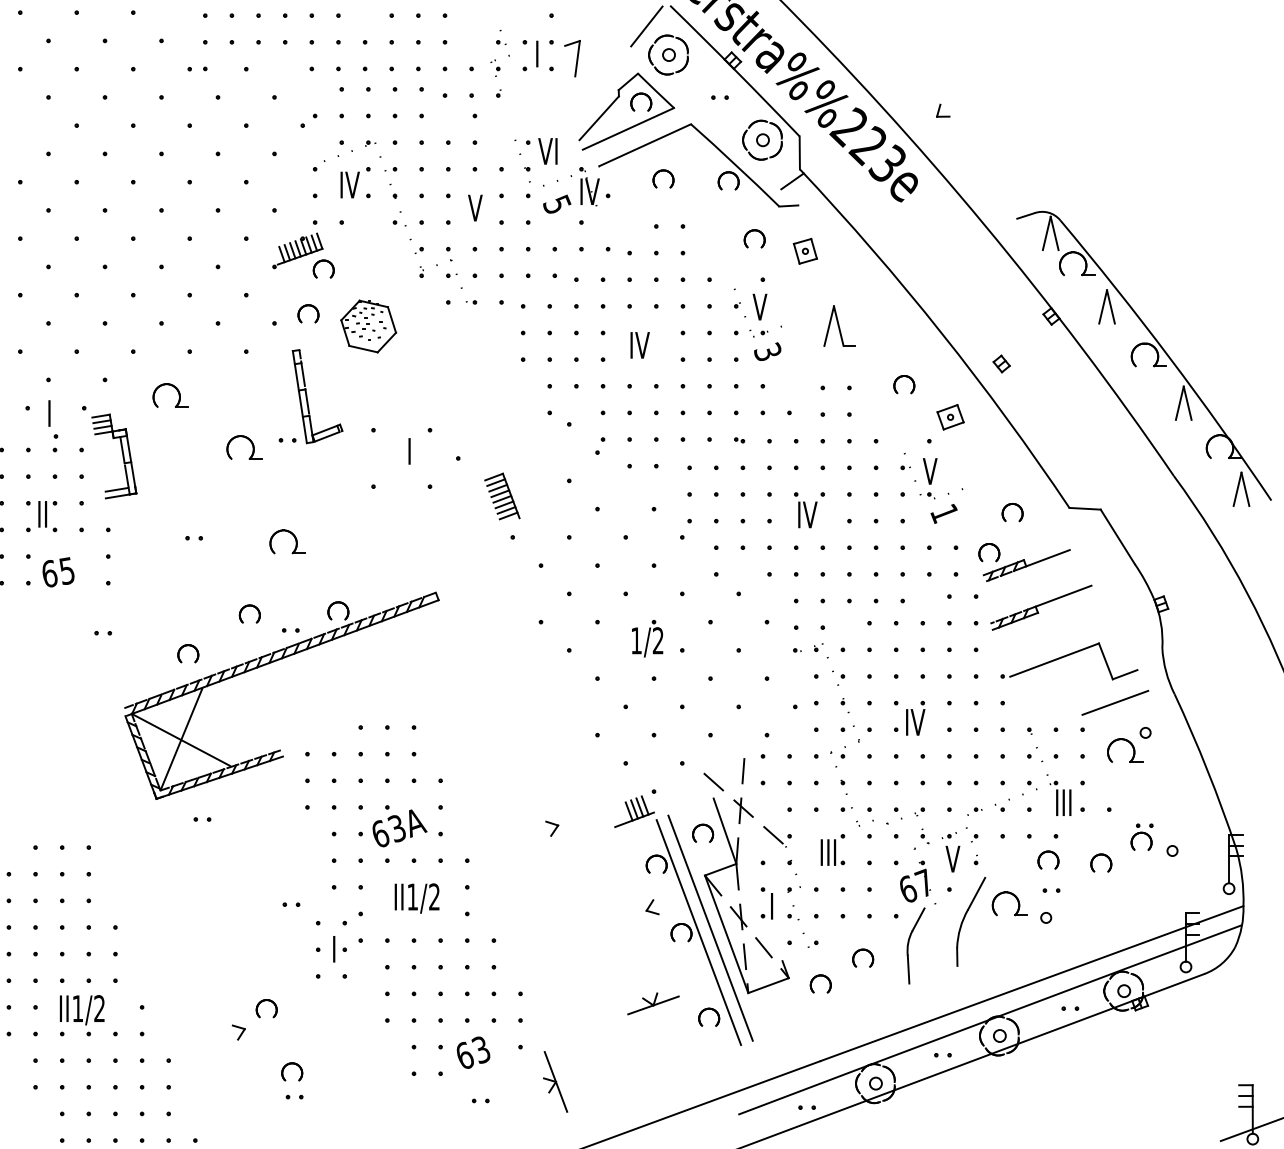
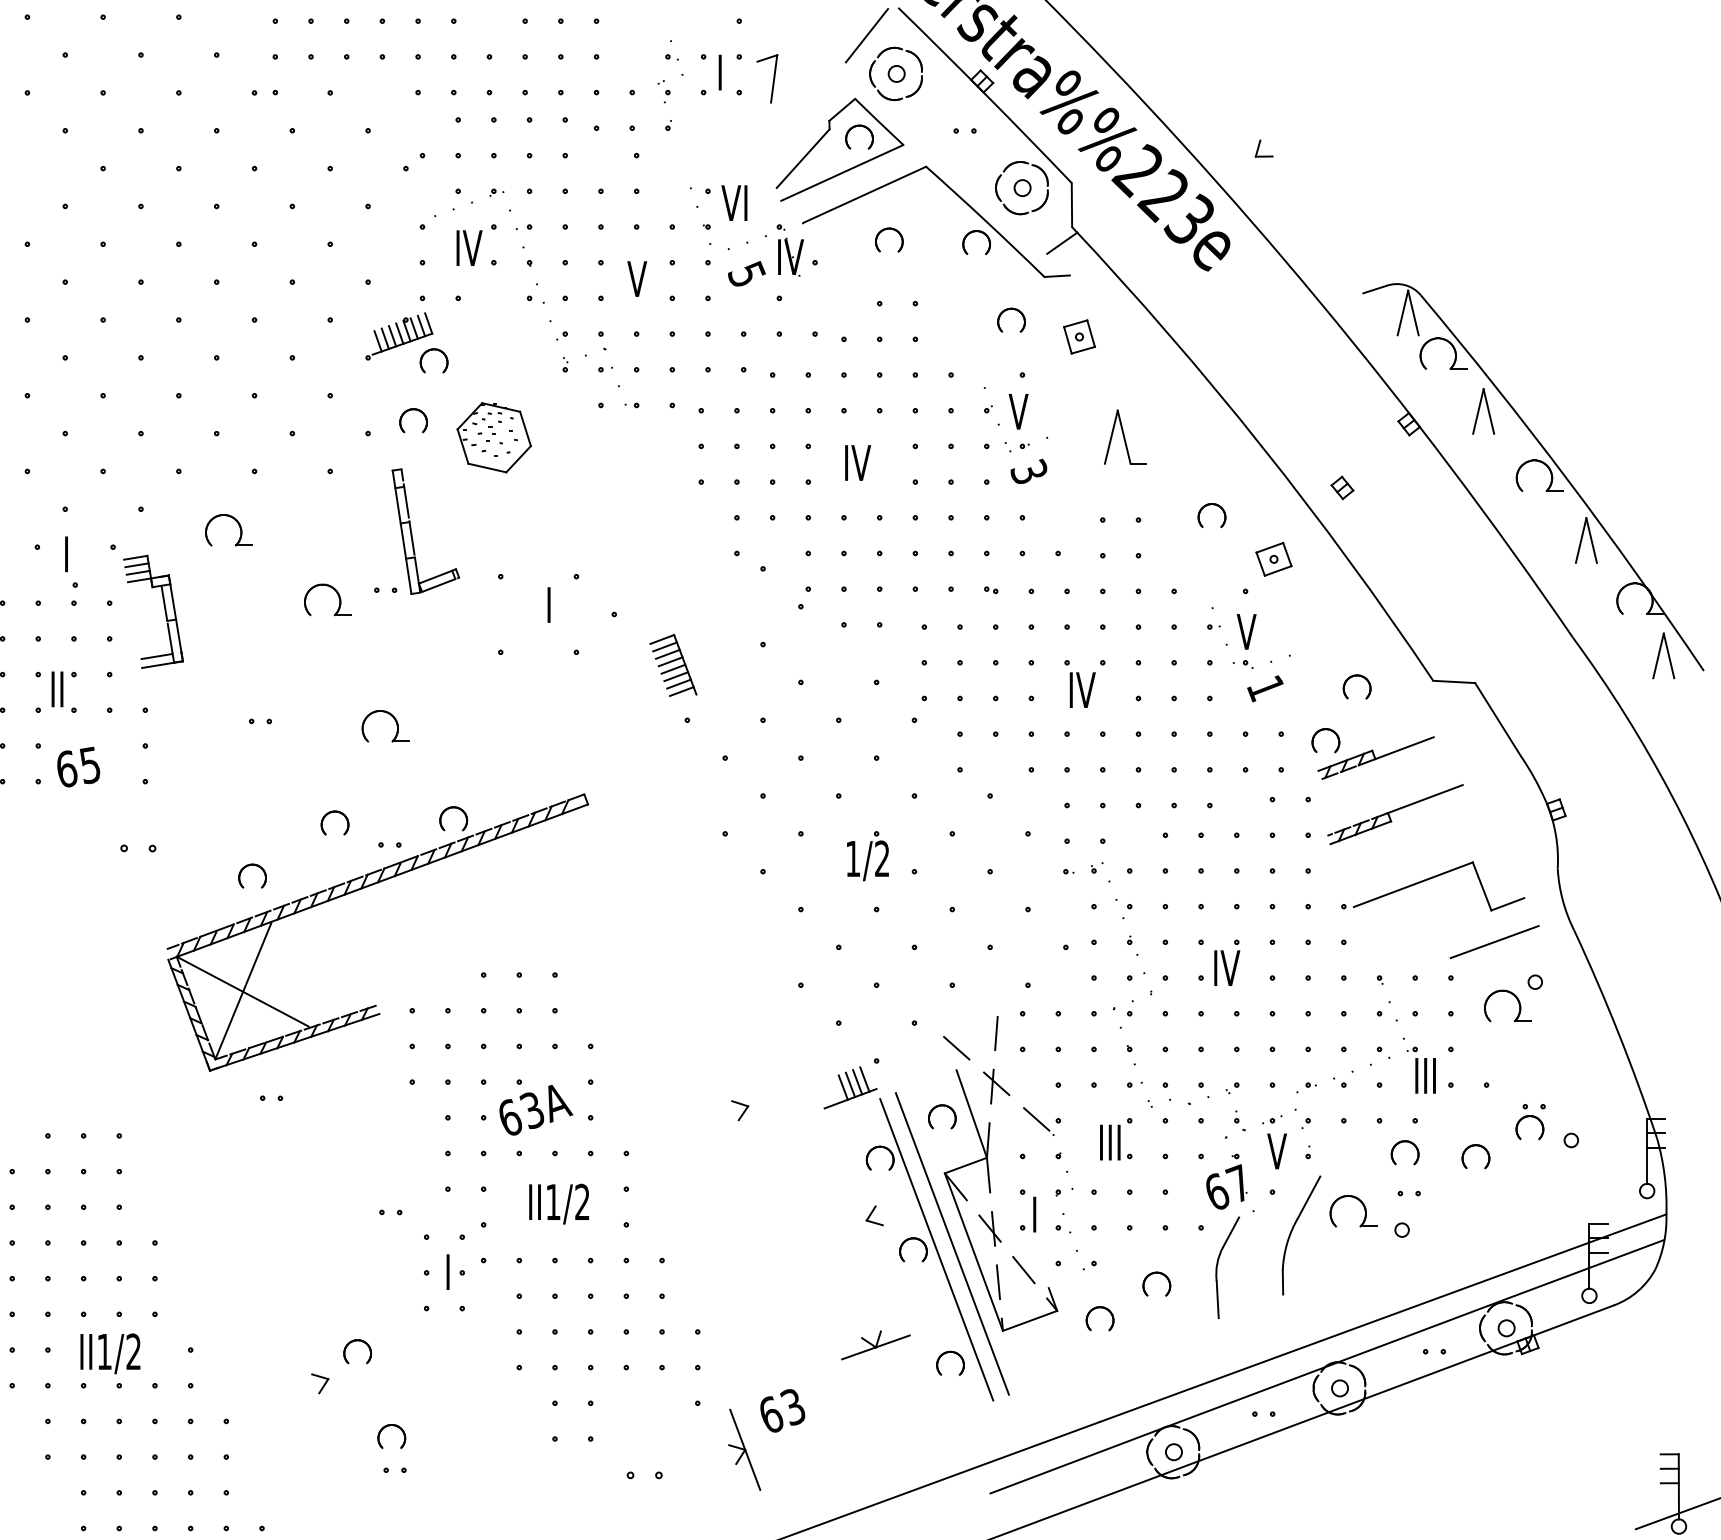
part: (103, 633) -> (138, 848), size x1.6
text: (473, 1052) -> (782, 1410), moved
part: (480, 1101) -> (643, 1475), size x1.6
part: (806, 1107) -> (1081, 1484), removed

